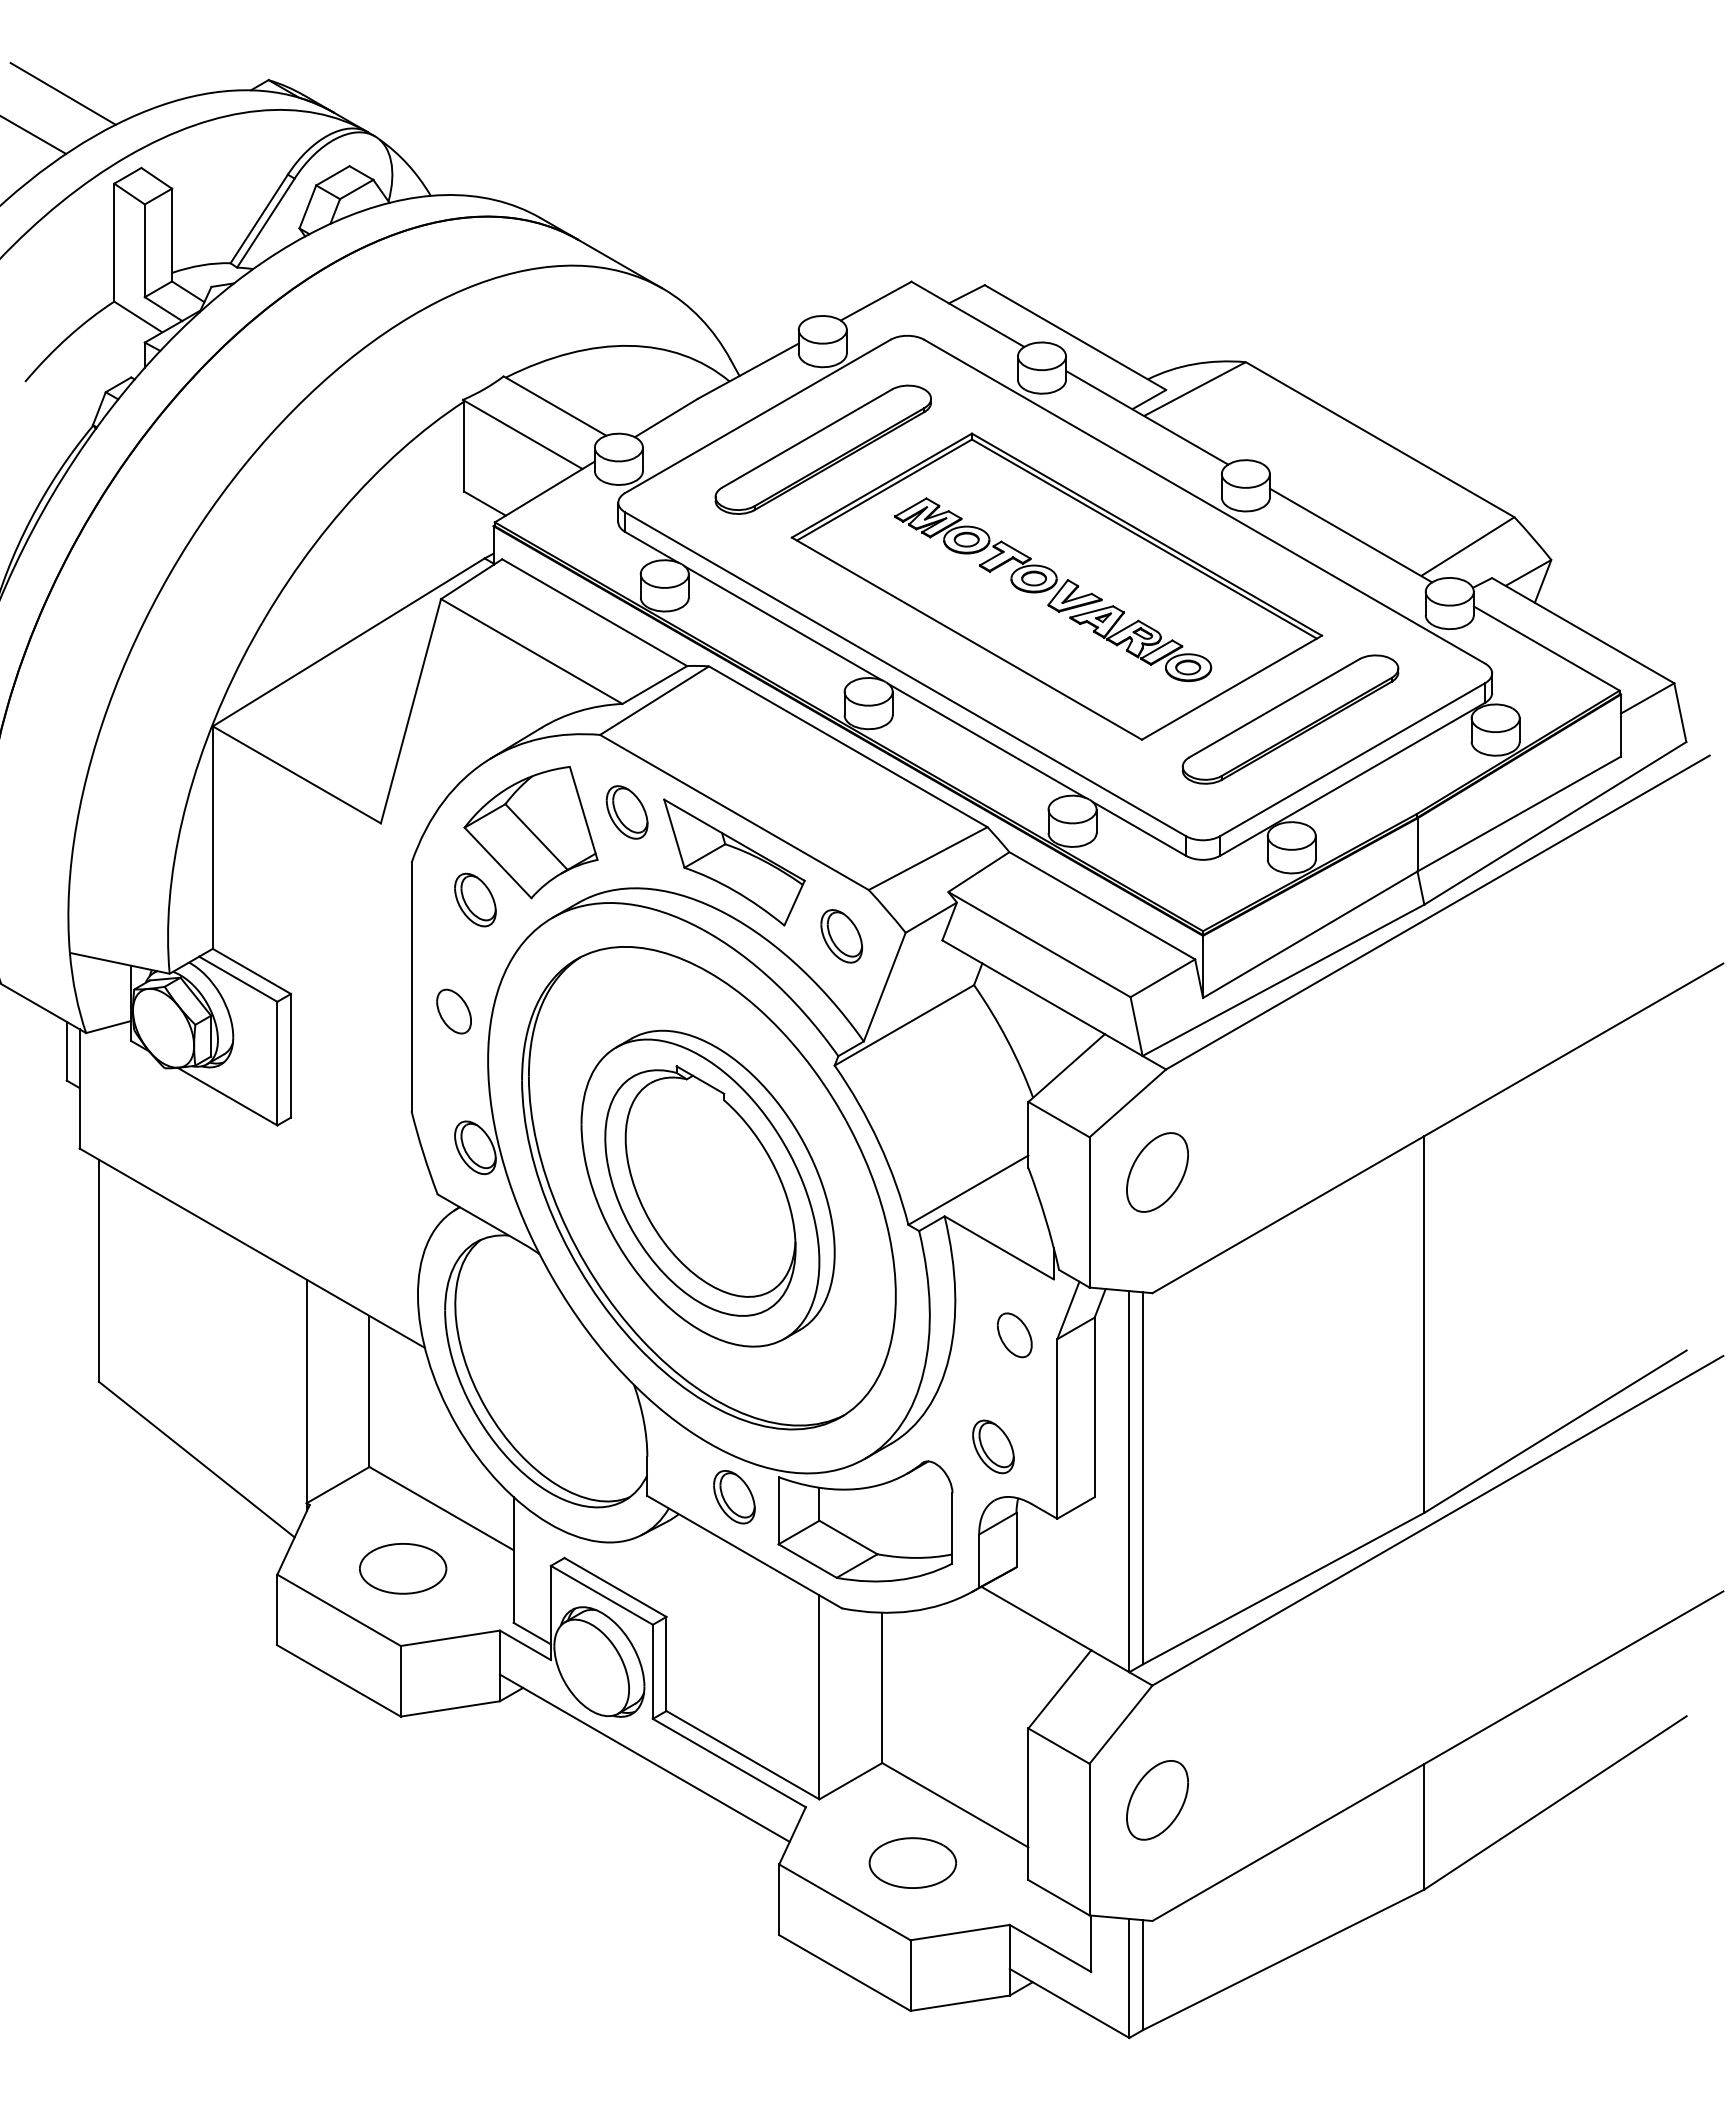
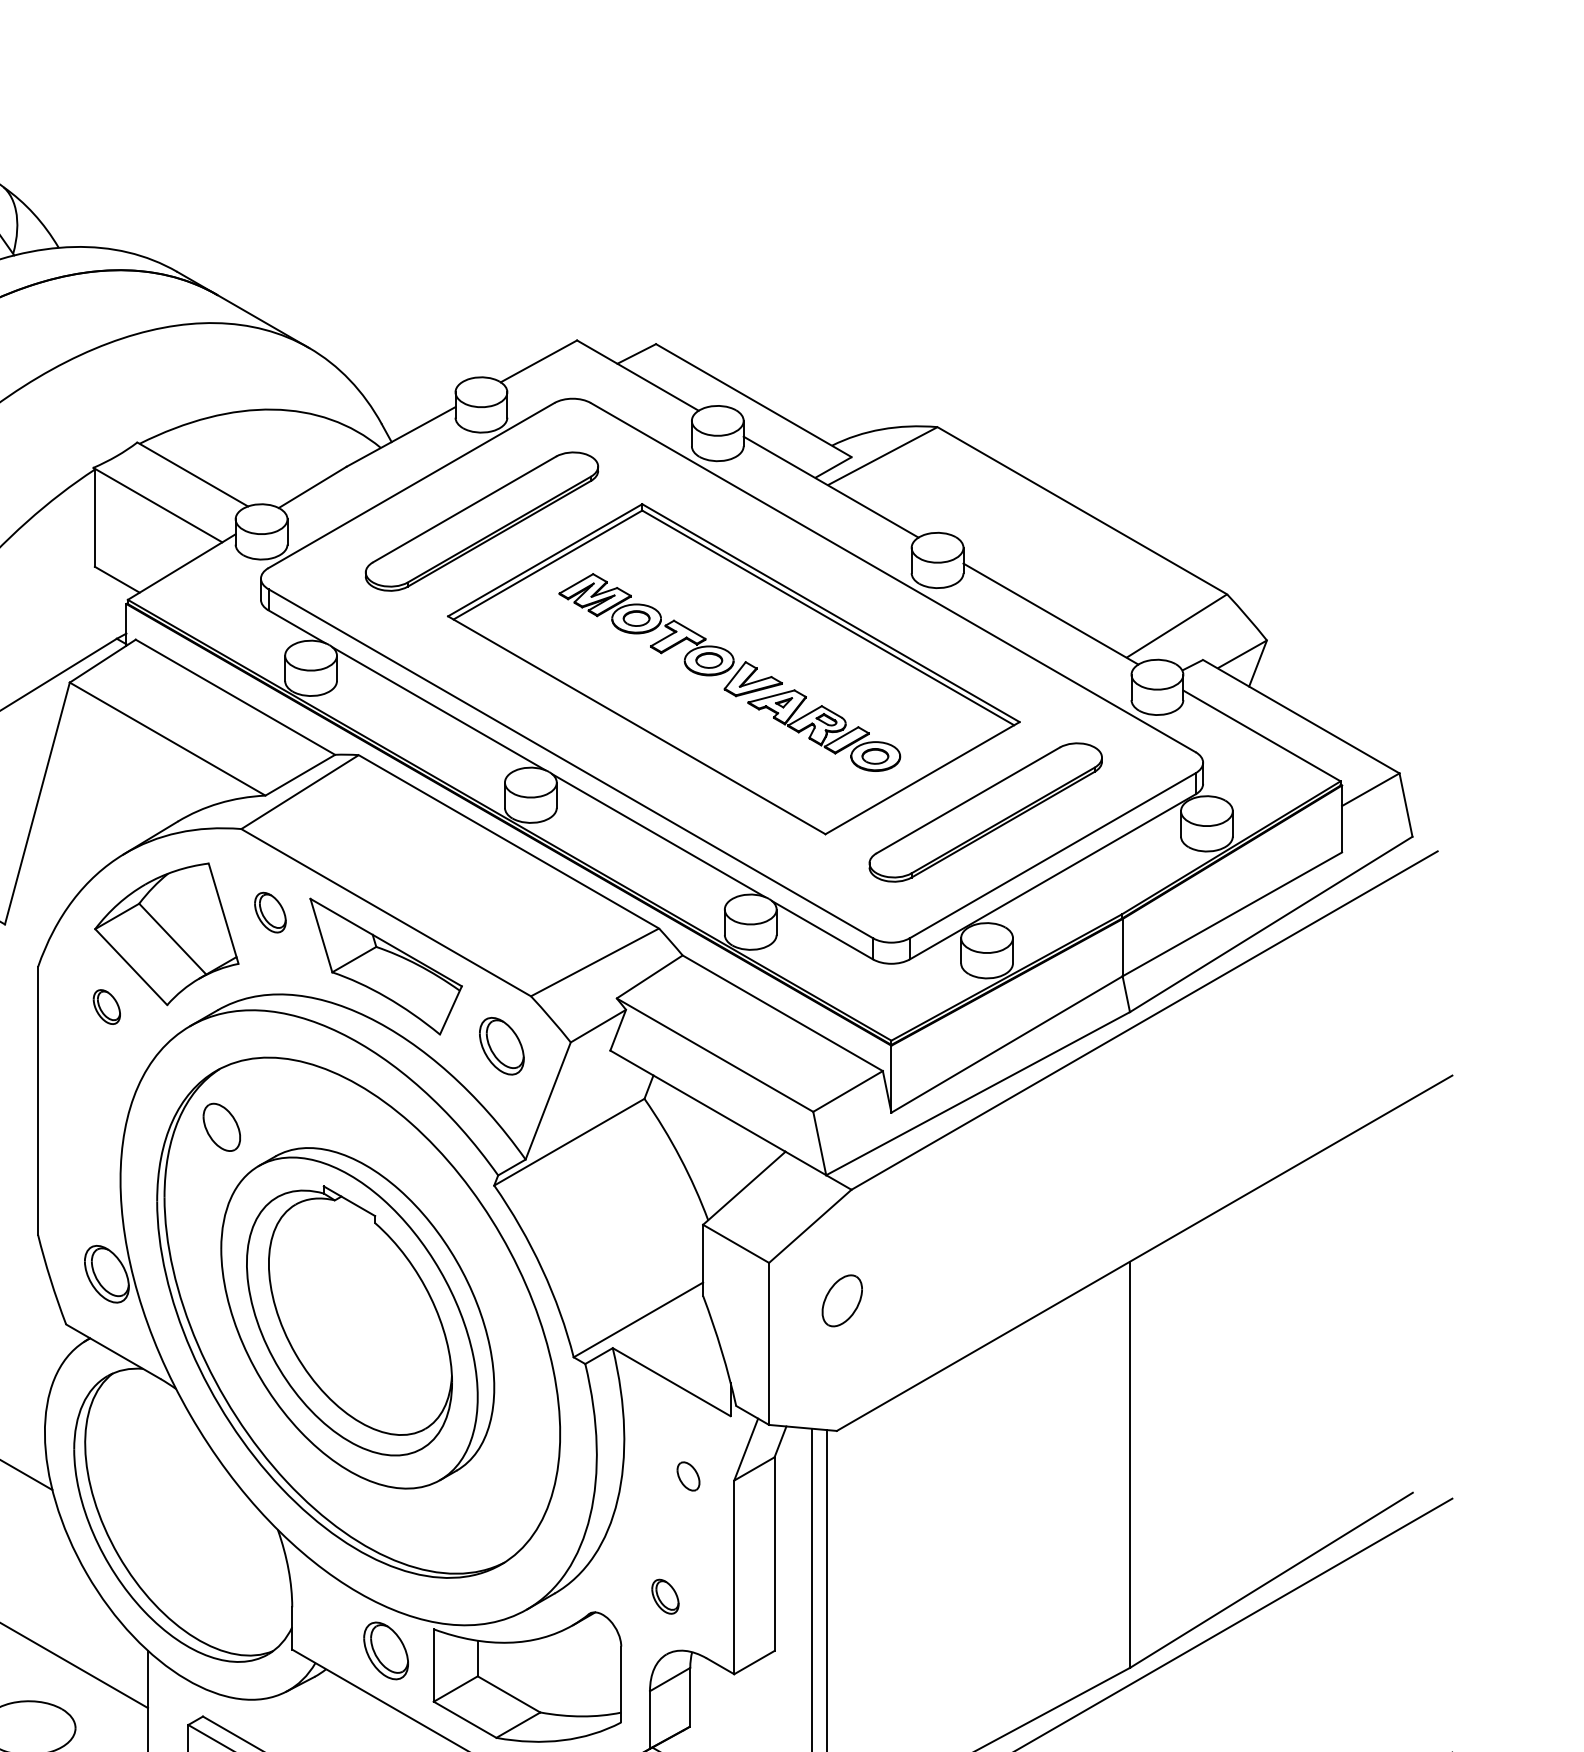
part: (626, 812) -> (269, 912), size x0.7
part: (475, 899) -> (106, 1006), size x0.6
part: (453, 1011) -> (221, 1127), moved
part: (1157, 1172) -> (842, 1300), size x0.6
part: (1014, 1335) -> (688, 1476), size x0.6
part: (993, 1446) -> (665, 1596), size x0.6

